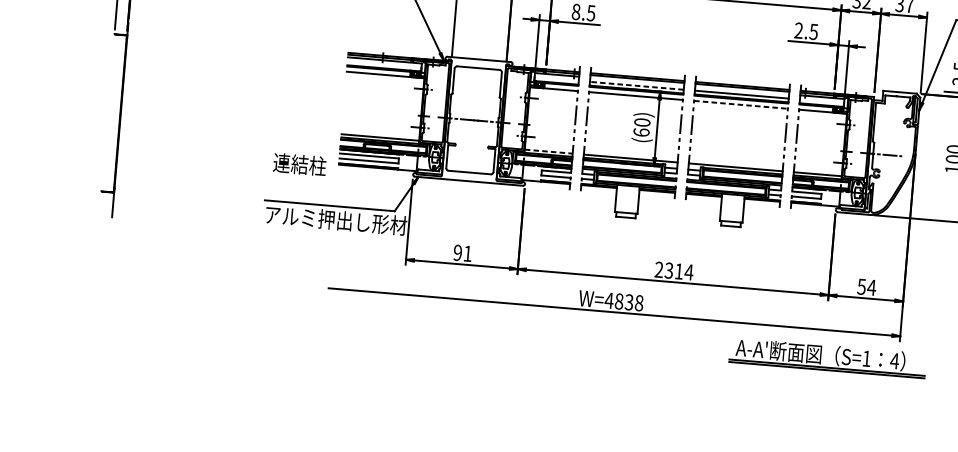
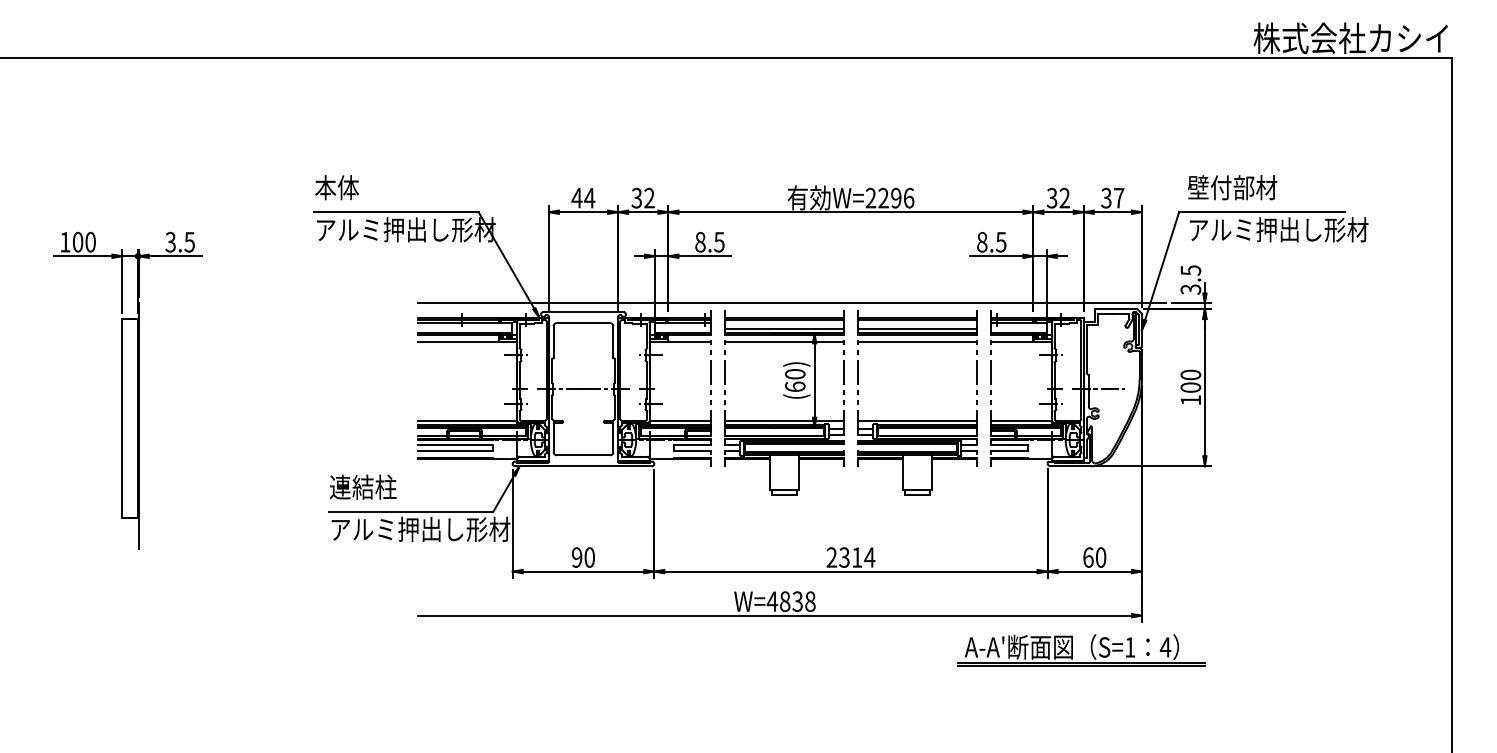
text: (799, 30) -> (982, 241), 2.5 -> 8.5
line: (644, 66) -> (791, 303), added
line: (636, 85) -> (783, 328), dashed -> solid
line: (741, 104) -> (917, 341), dashed -> solid
line: (107, 112) -> (122, 418), added
line: (549, 151) -> (681, 420), dashed -> solid
text: (300, 164) -> (363, 486), moved
text: (467, 253) -> (589, 557), 91 -> 90
text: (866, 287) -> (1094, 557), 54 -> 60
part: (820, 357) -> (1072, 650), moved

